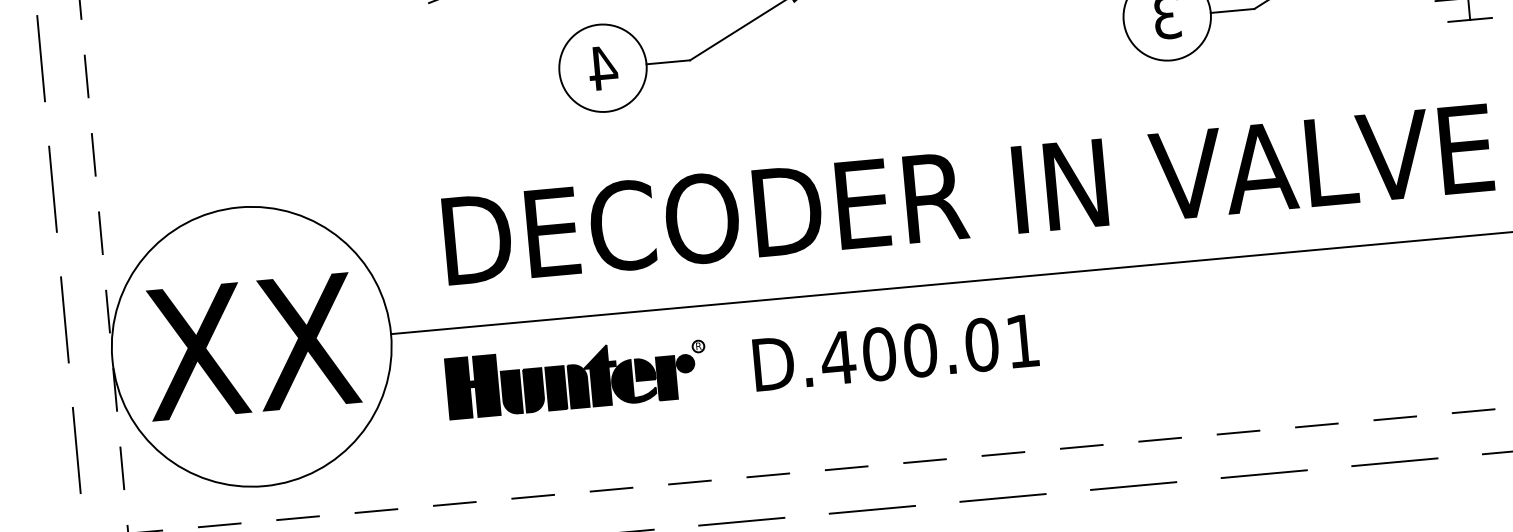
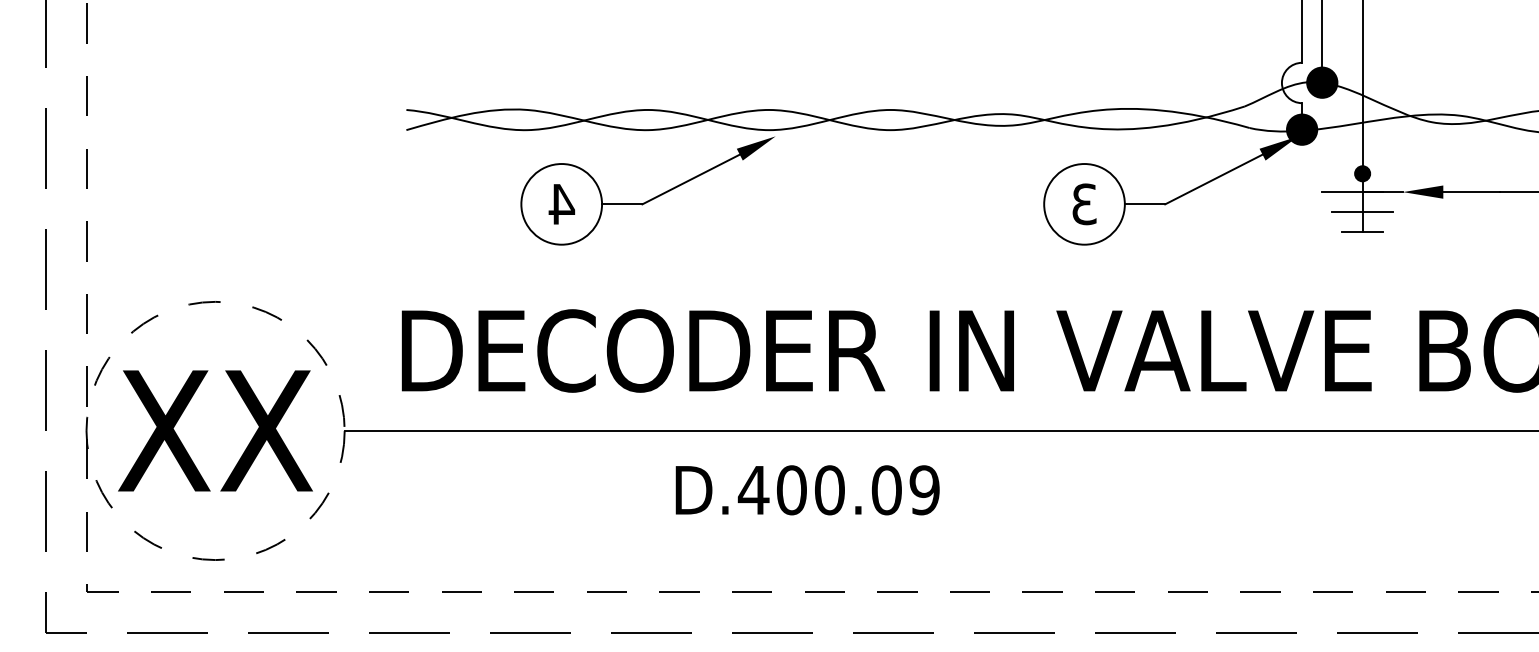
text: (1022, 341) -> (924, 490), D.400.01 -> D.400.09
circle: (251, 346) -> (215, 430), solid -> dashed
part: (576, 377) -> (511, 486), removed

